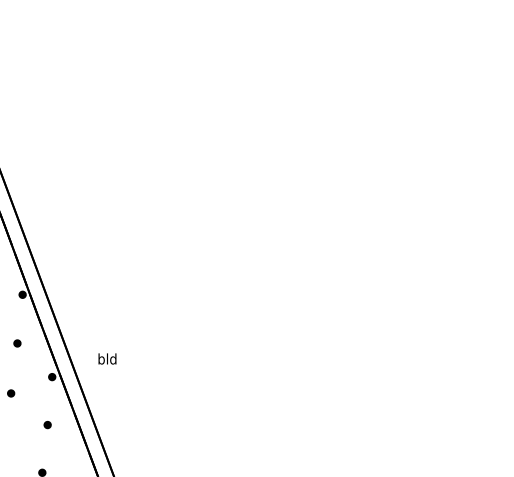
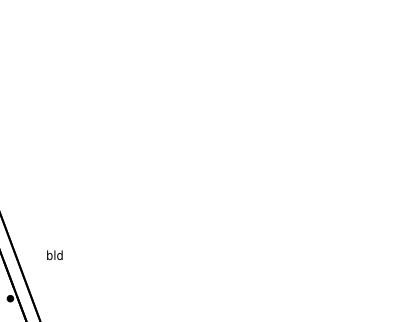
text: (107, 358) -> (54, 254), moved

